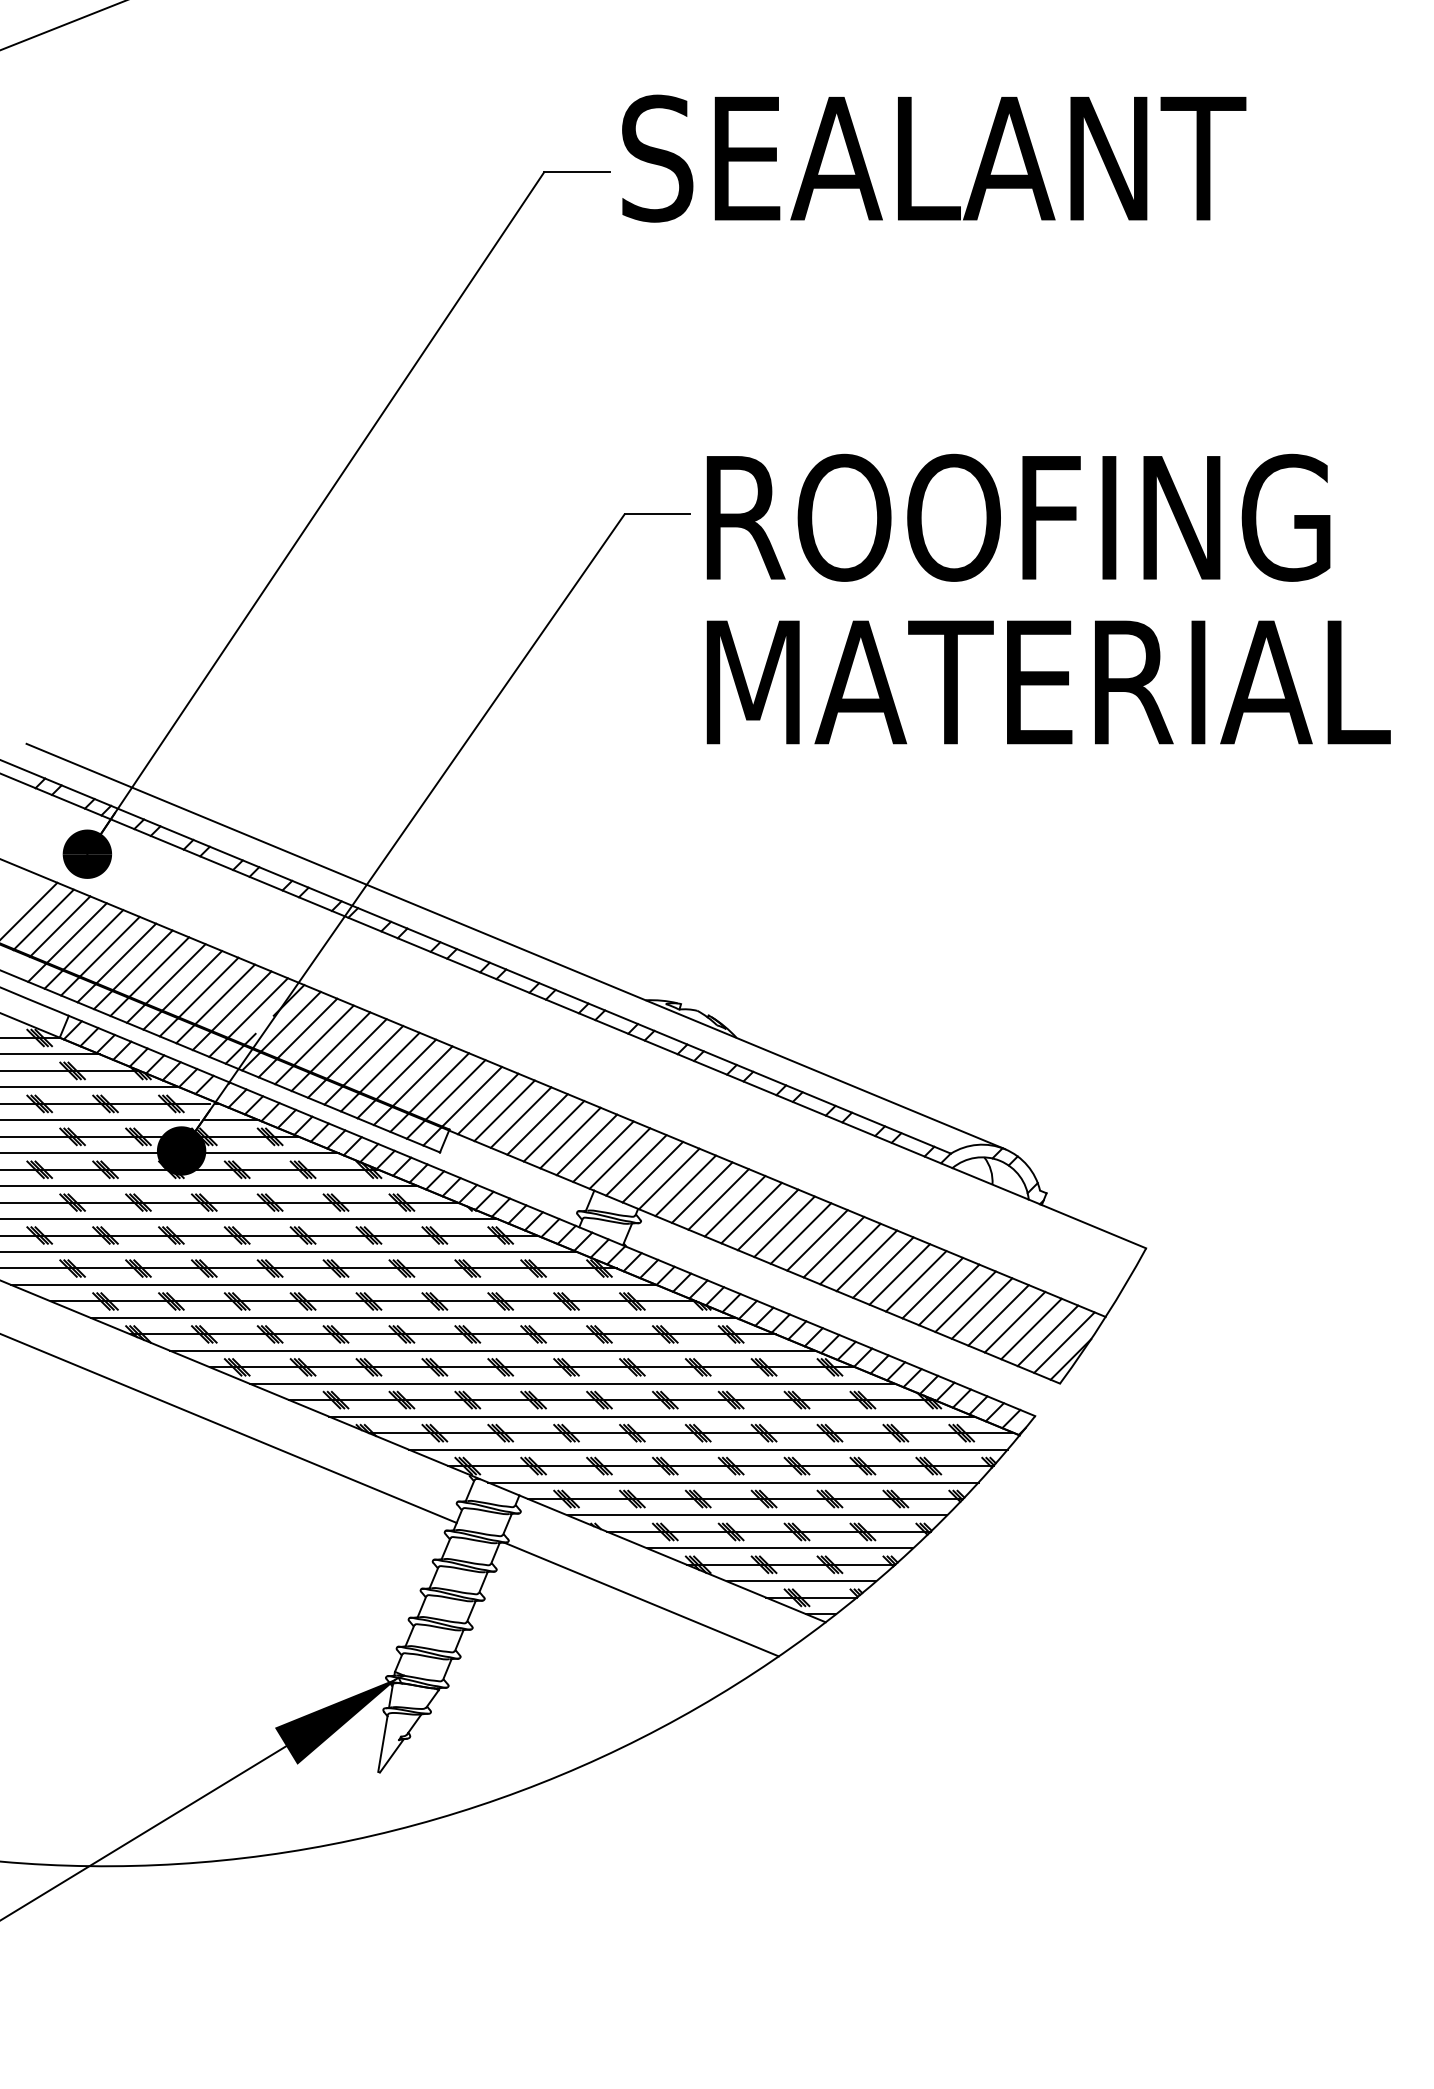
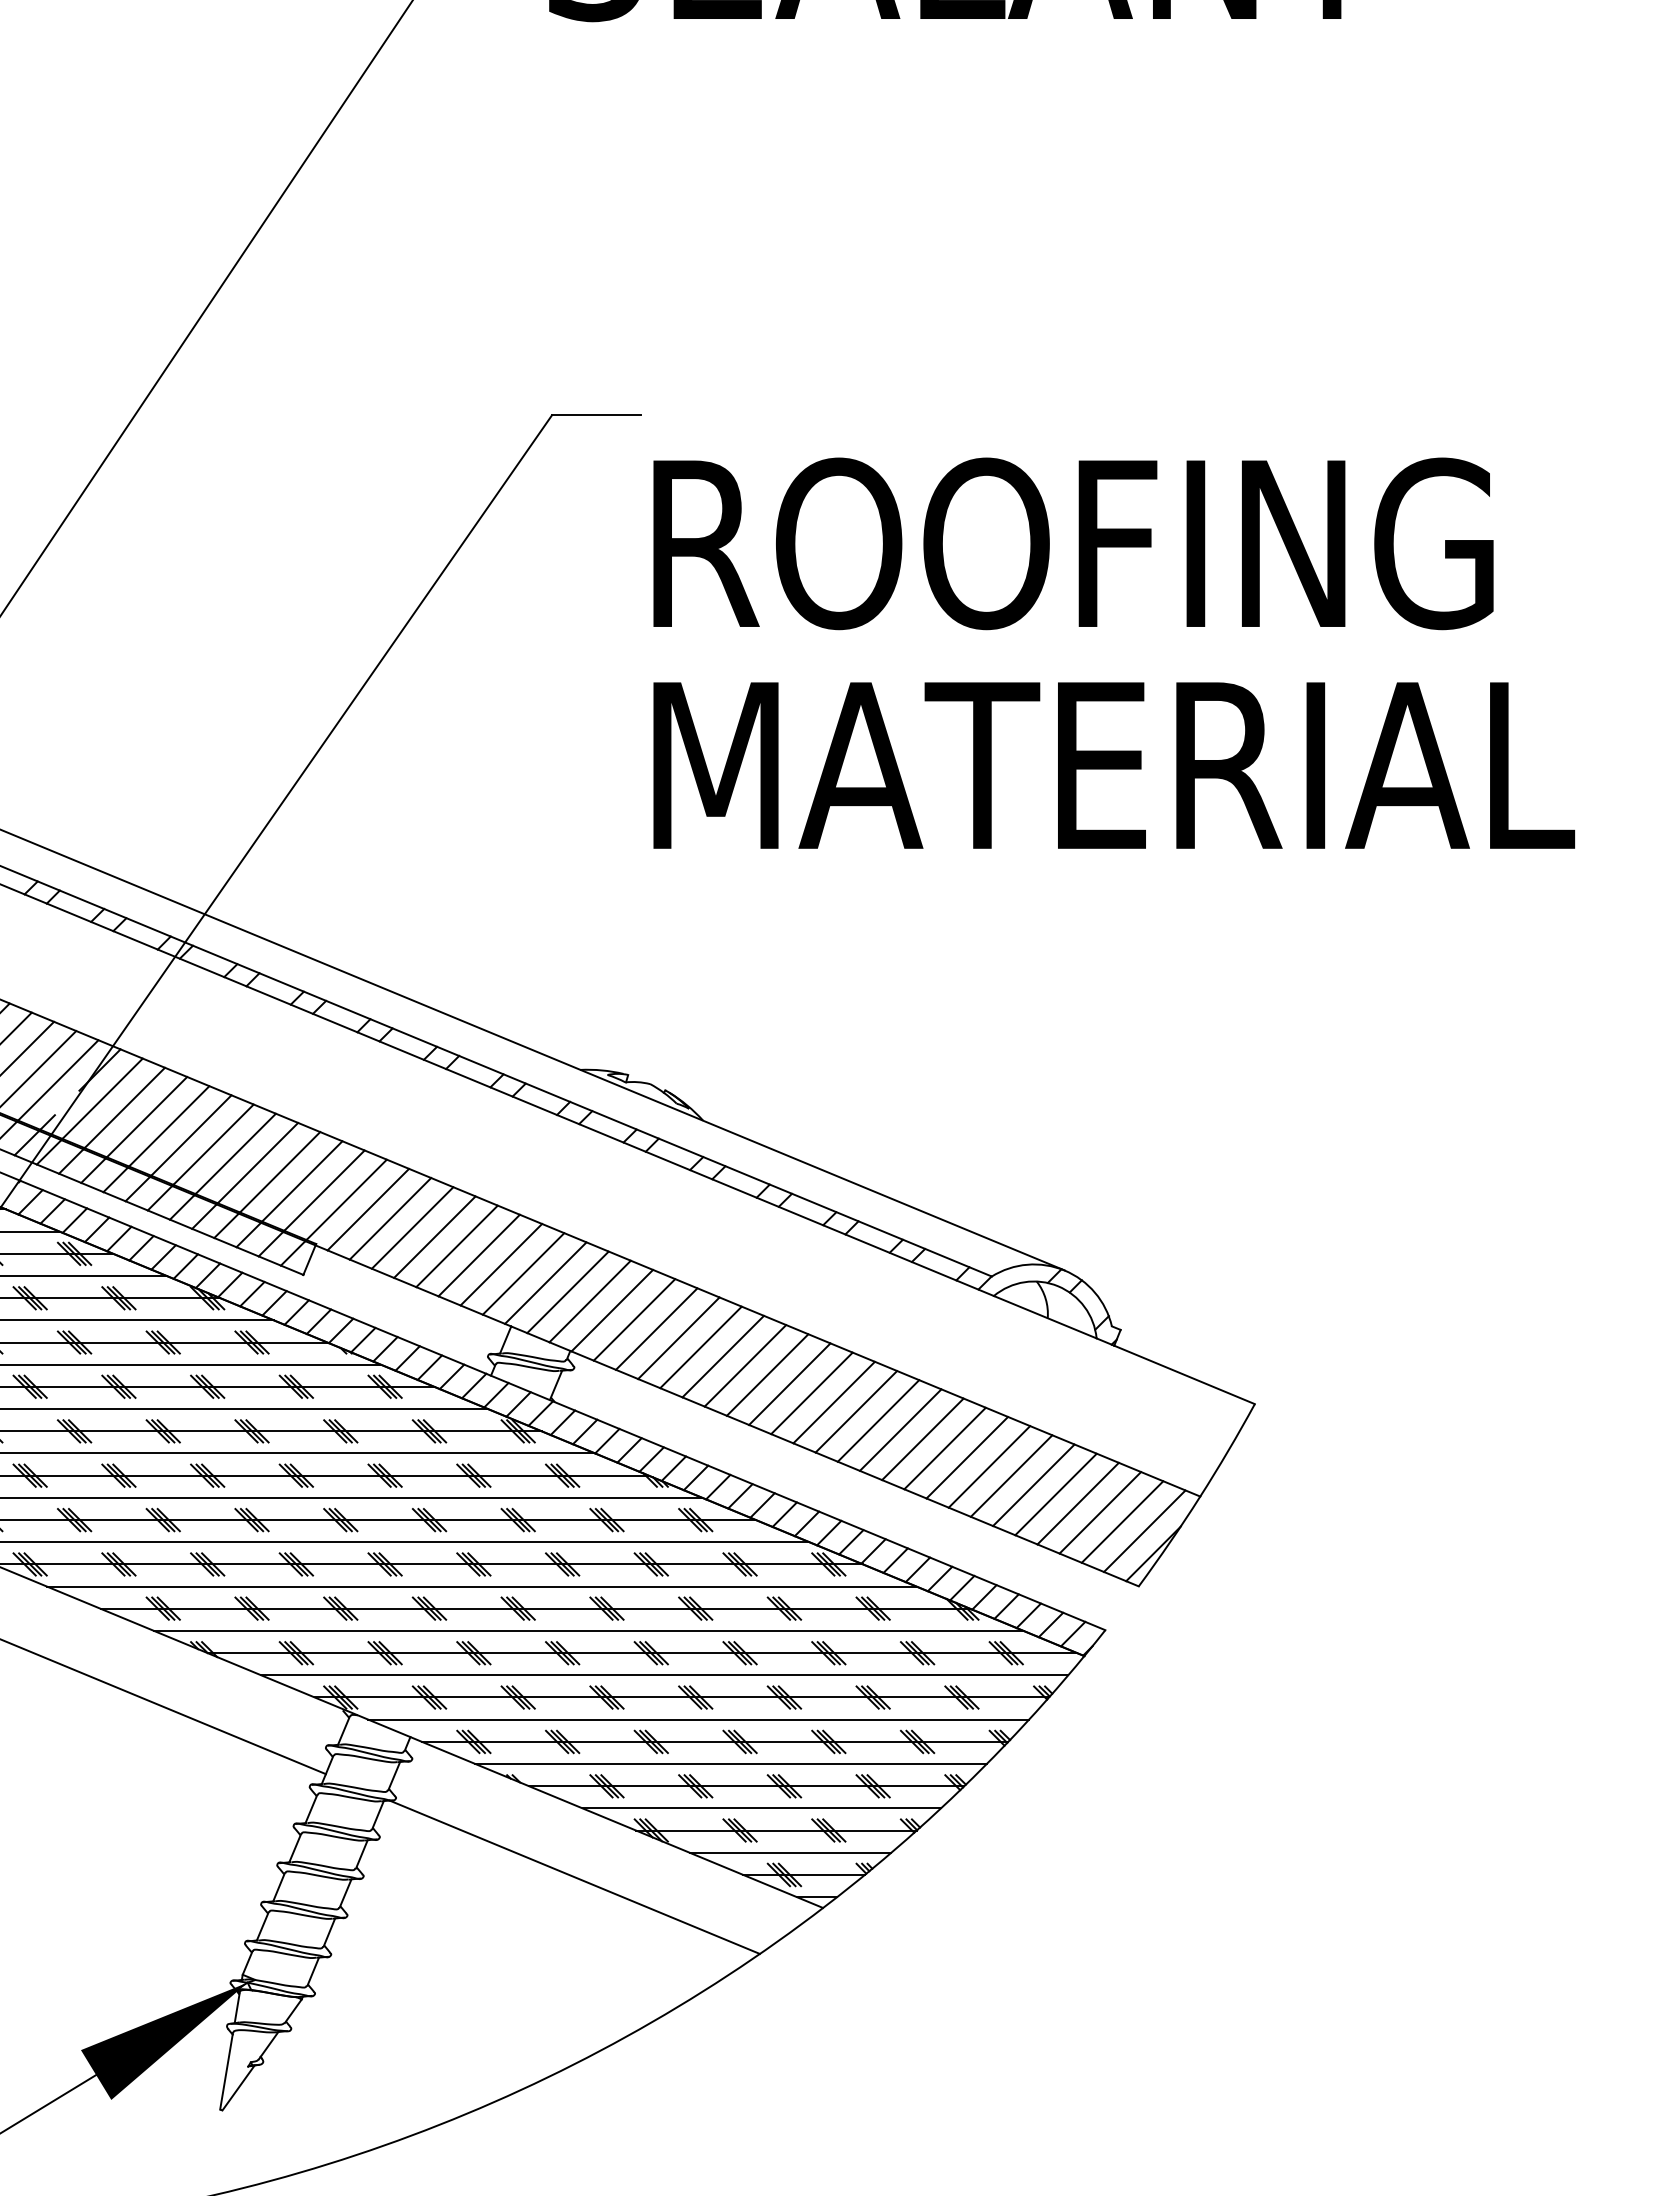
text: (1048, 598) -> (1113, 652), moved

